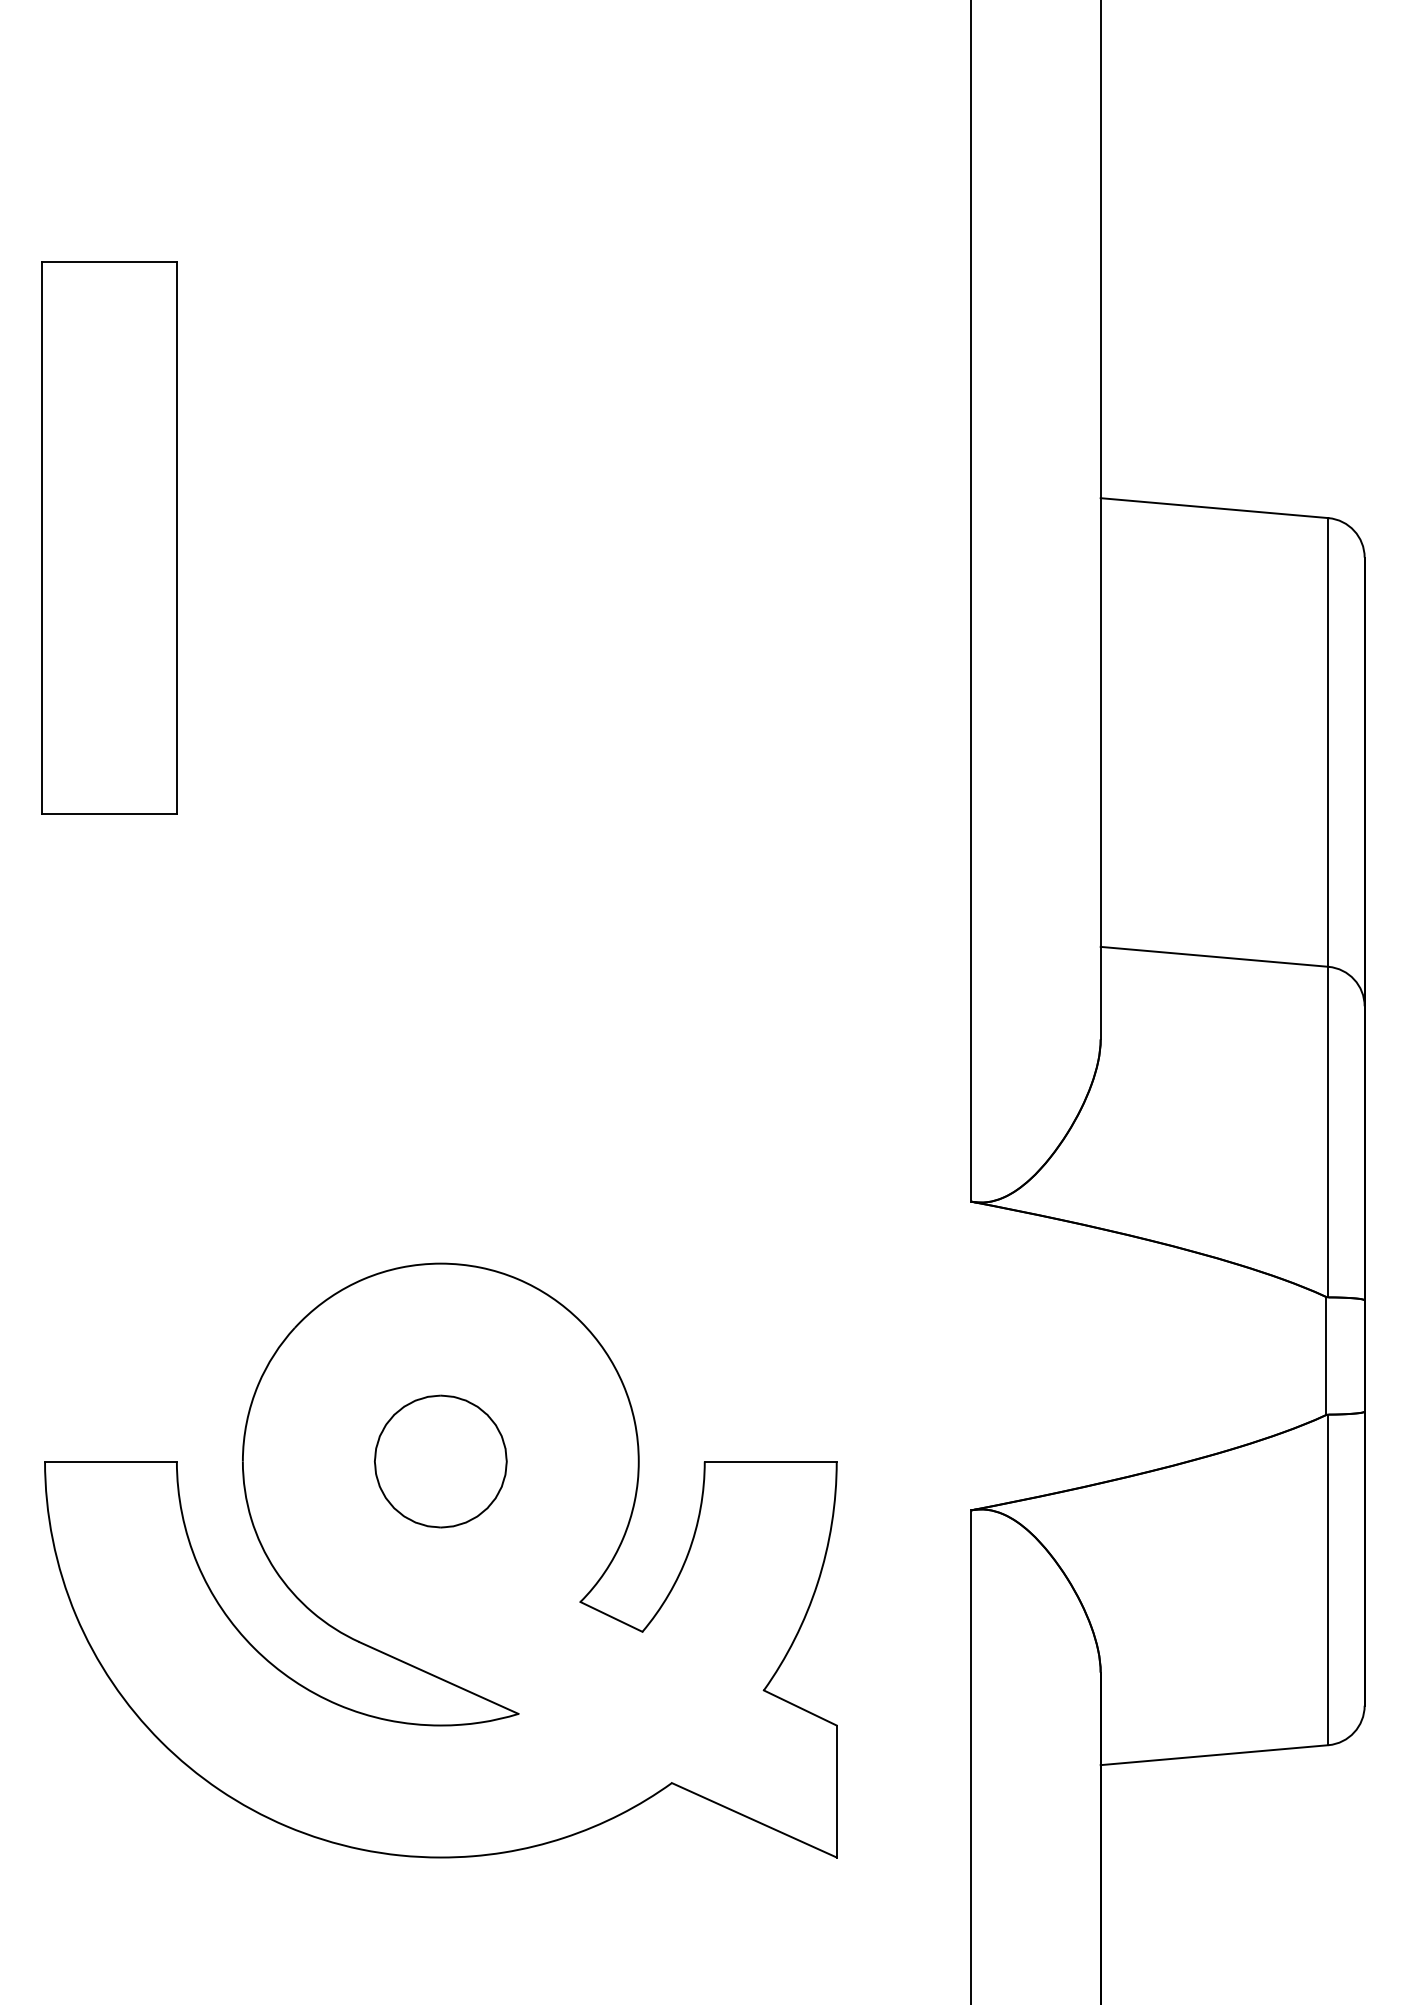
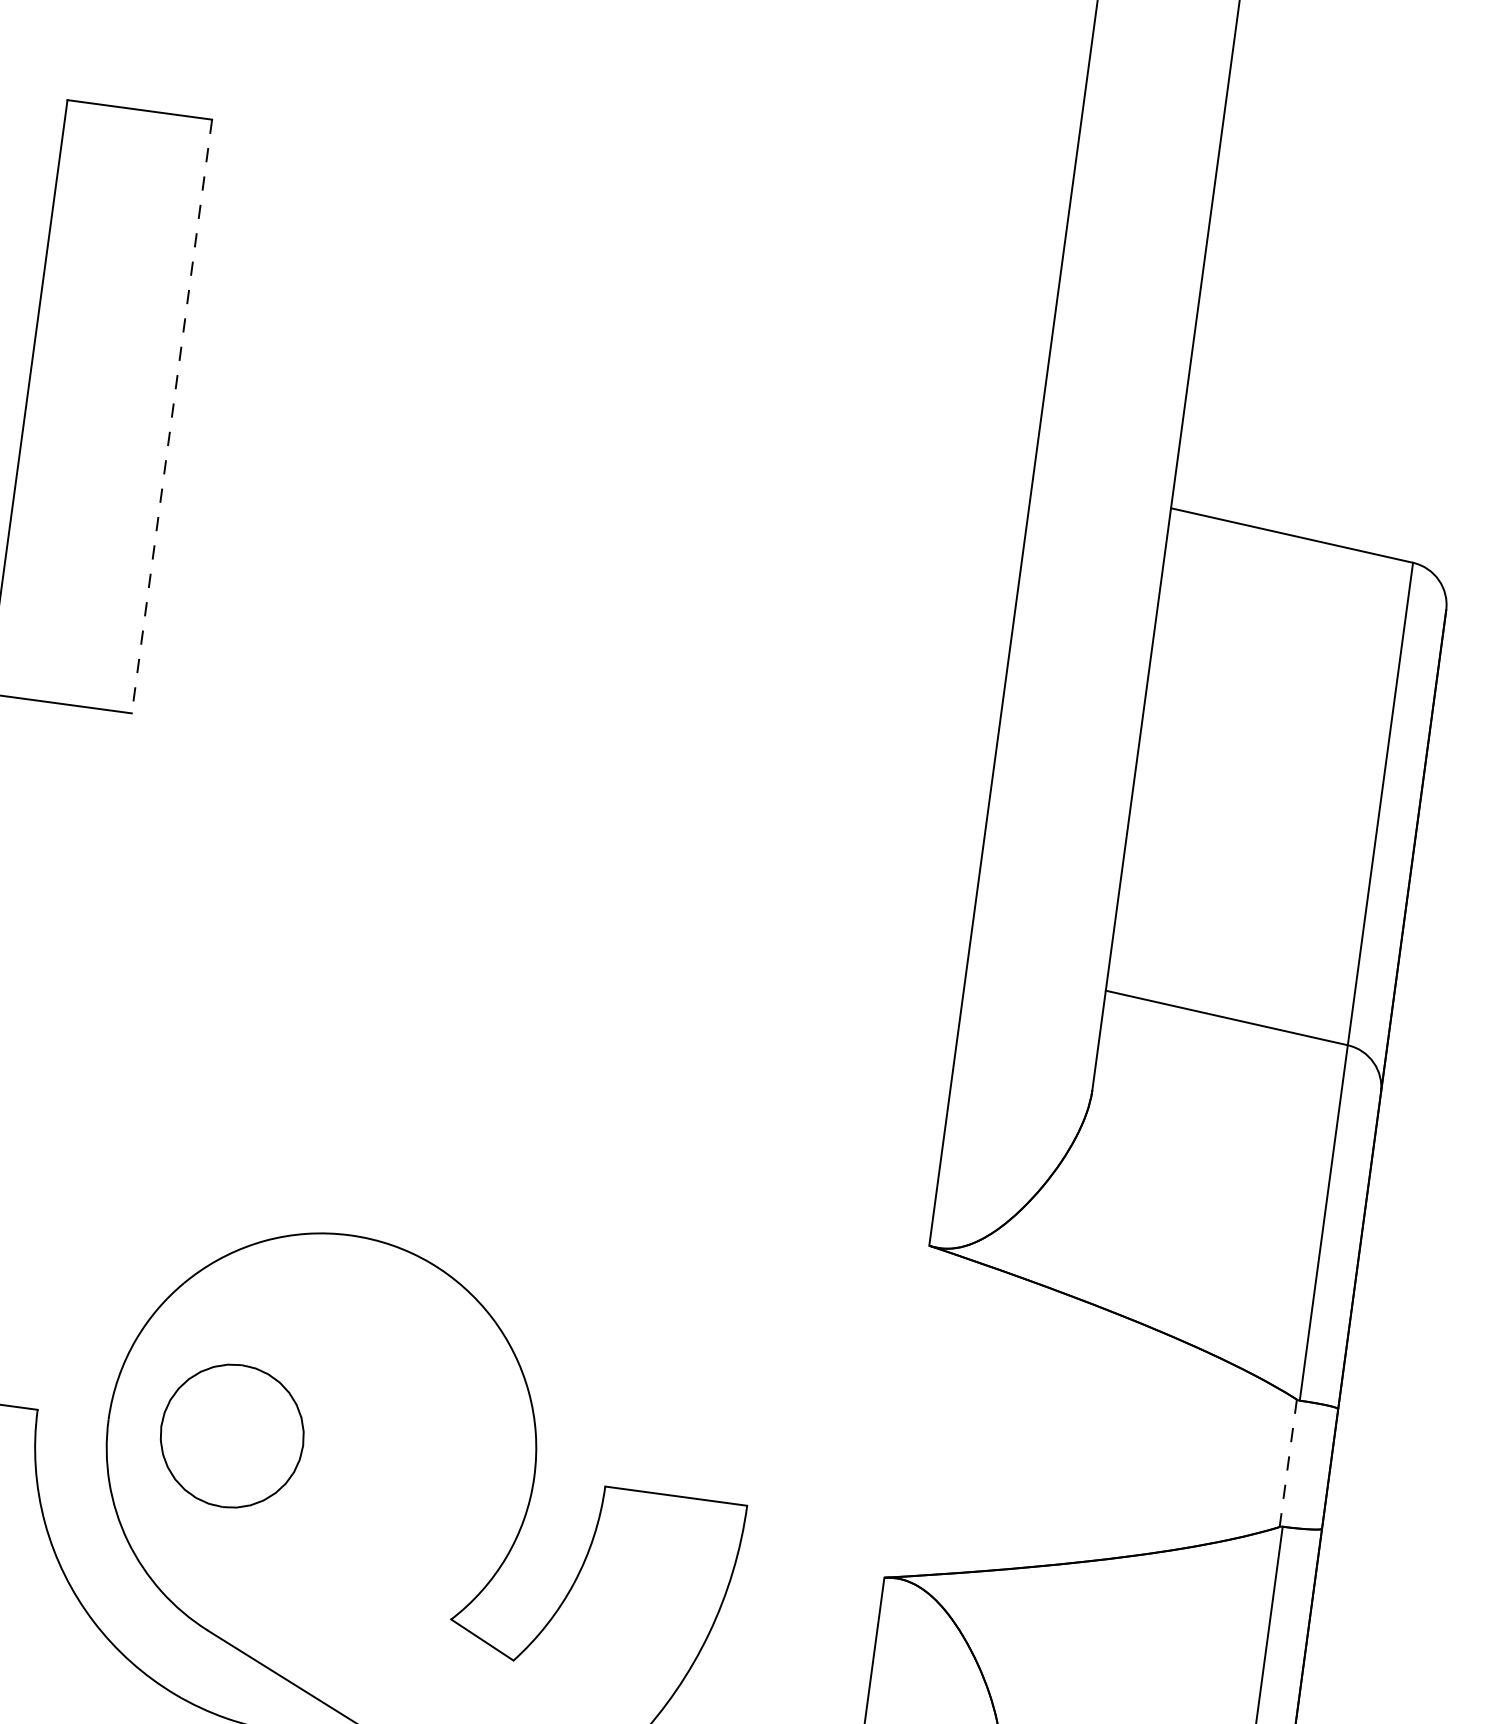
line: (176, 538) -> (171, 417), solid -> dashed
line: (1325, 1356) -> (1287, 1463), solid -> dashed
part: (440, 1461) -> (231, 1435), moved

